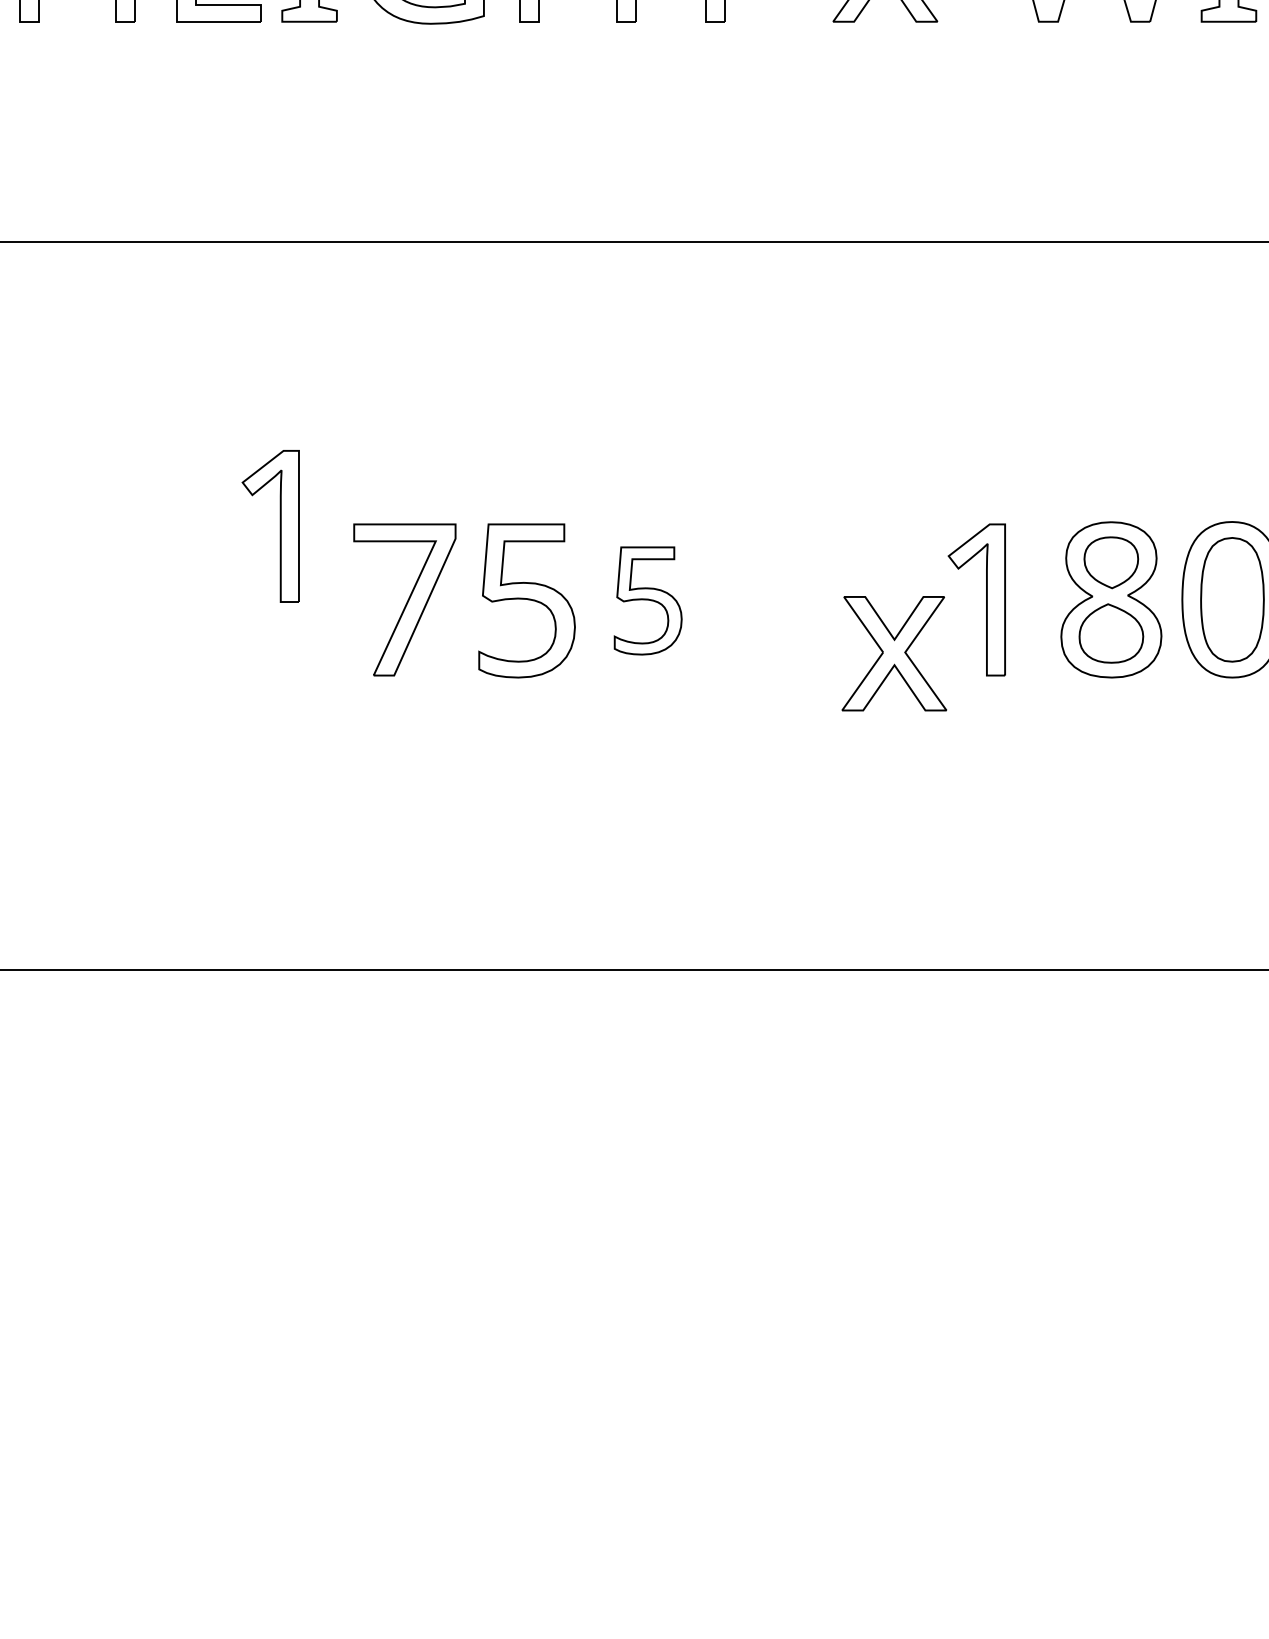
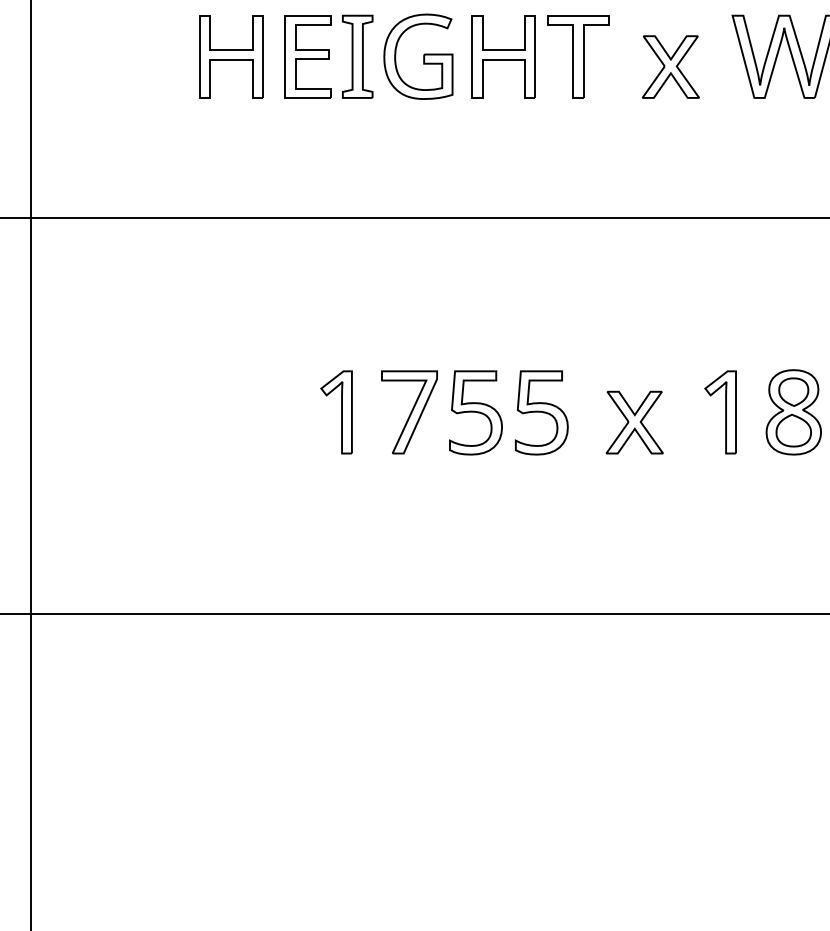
part: (270, 526) -> (336, 412), moved
part: (647, 600) -> (541, 412), size x1.43
part: (893, 653) -> (634, 422), moved

